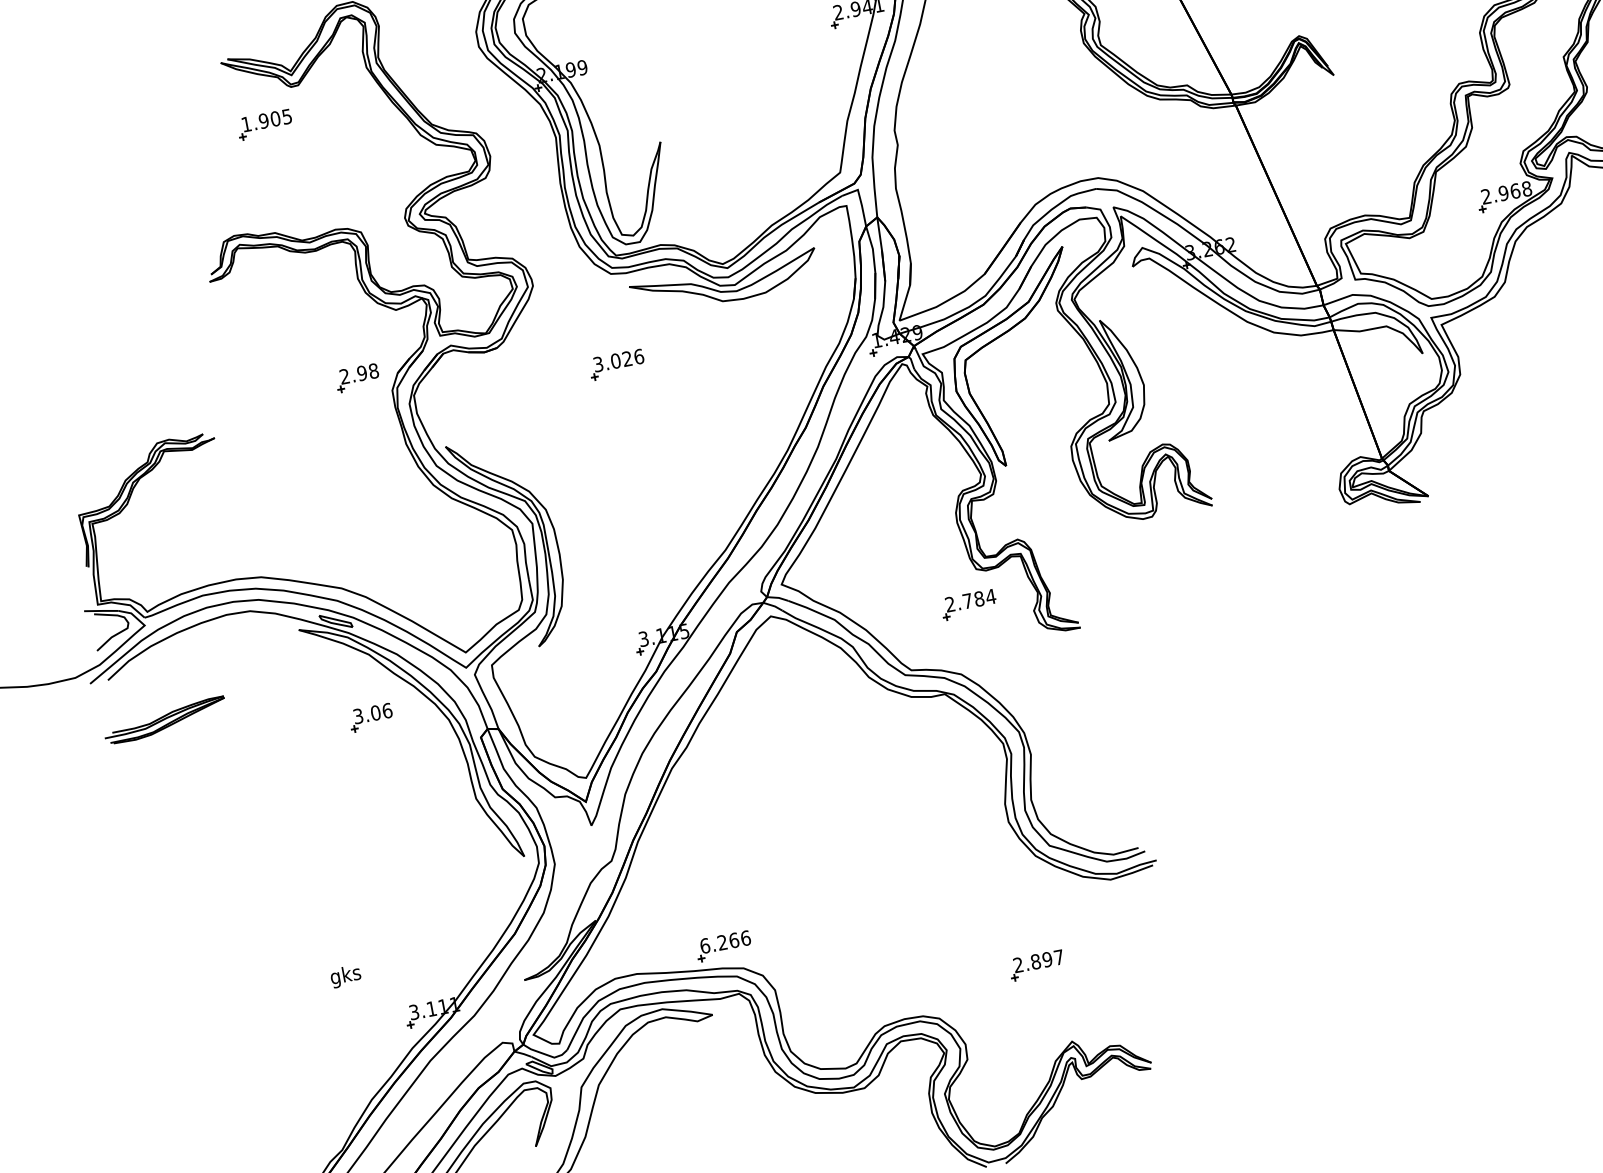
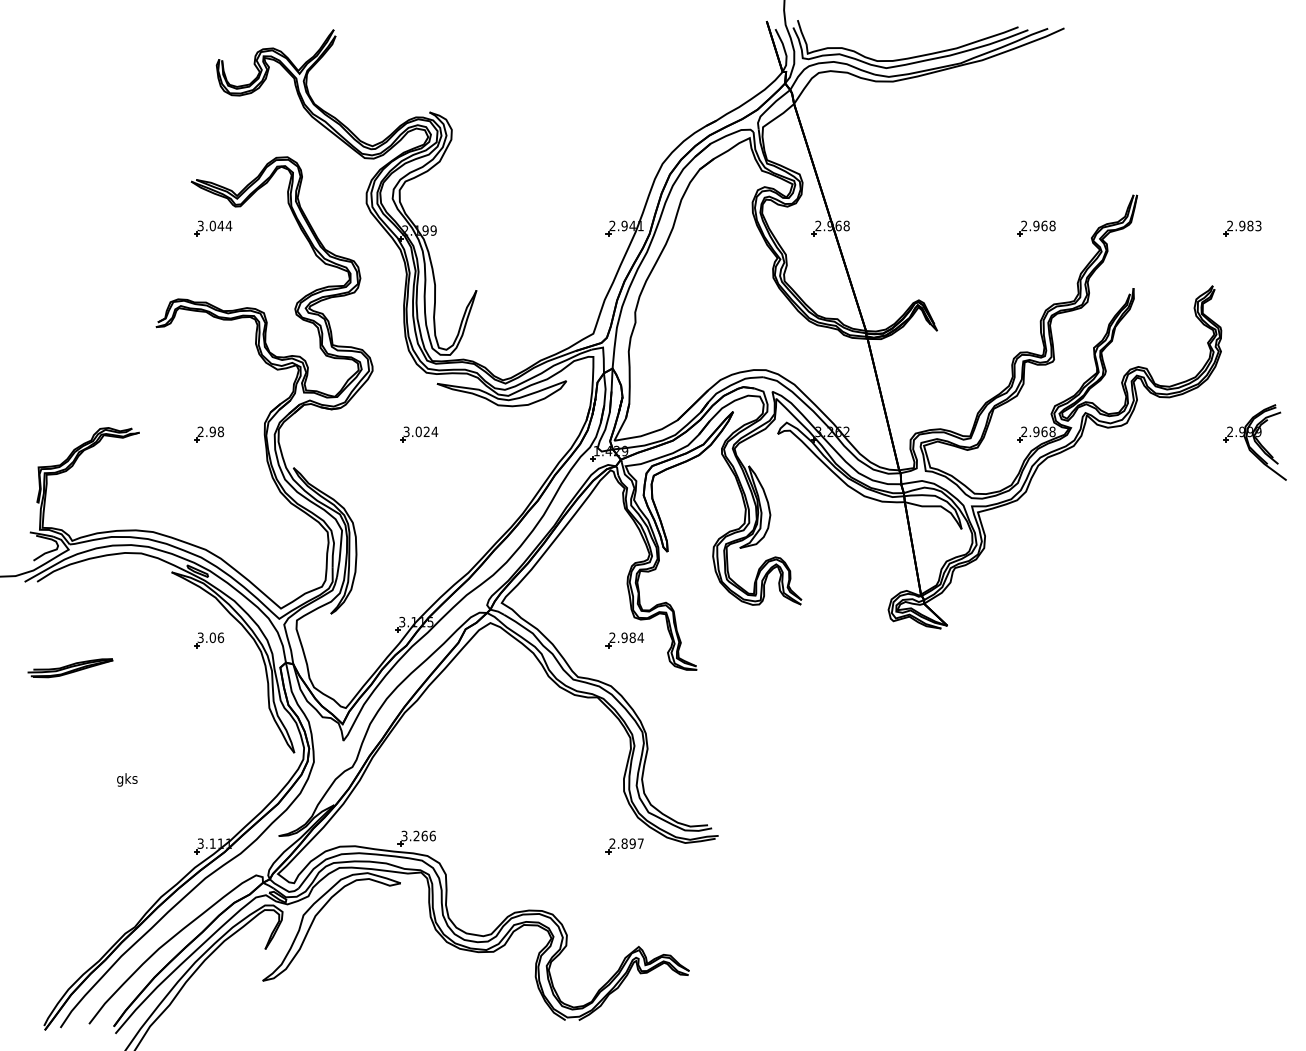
text: (266, 119) -> (214, 225), 1.905 -> 3.044
text: (638, 356) -> (434, 431), 3.026 -> 3.024
part: (356, 378) -> (208, 434), moved
text: (967, 600) -> (624, 637), 2.784 -> 2.984
part: (165, 721) -> (70, 668), moved
text: (704, 945) -> (404, 835), 6.266 -> 3.266
part: (1036, 965) -> (624, 846), moved
text: (346, 975) -> (127, 779), moved

